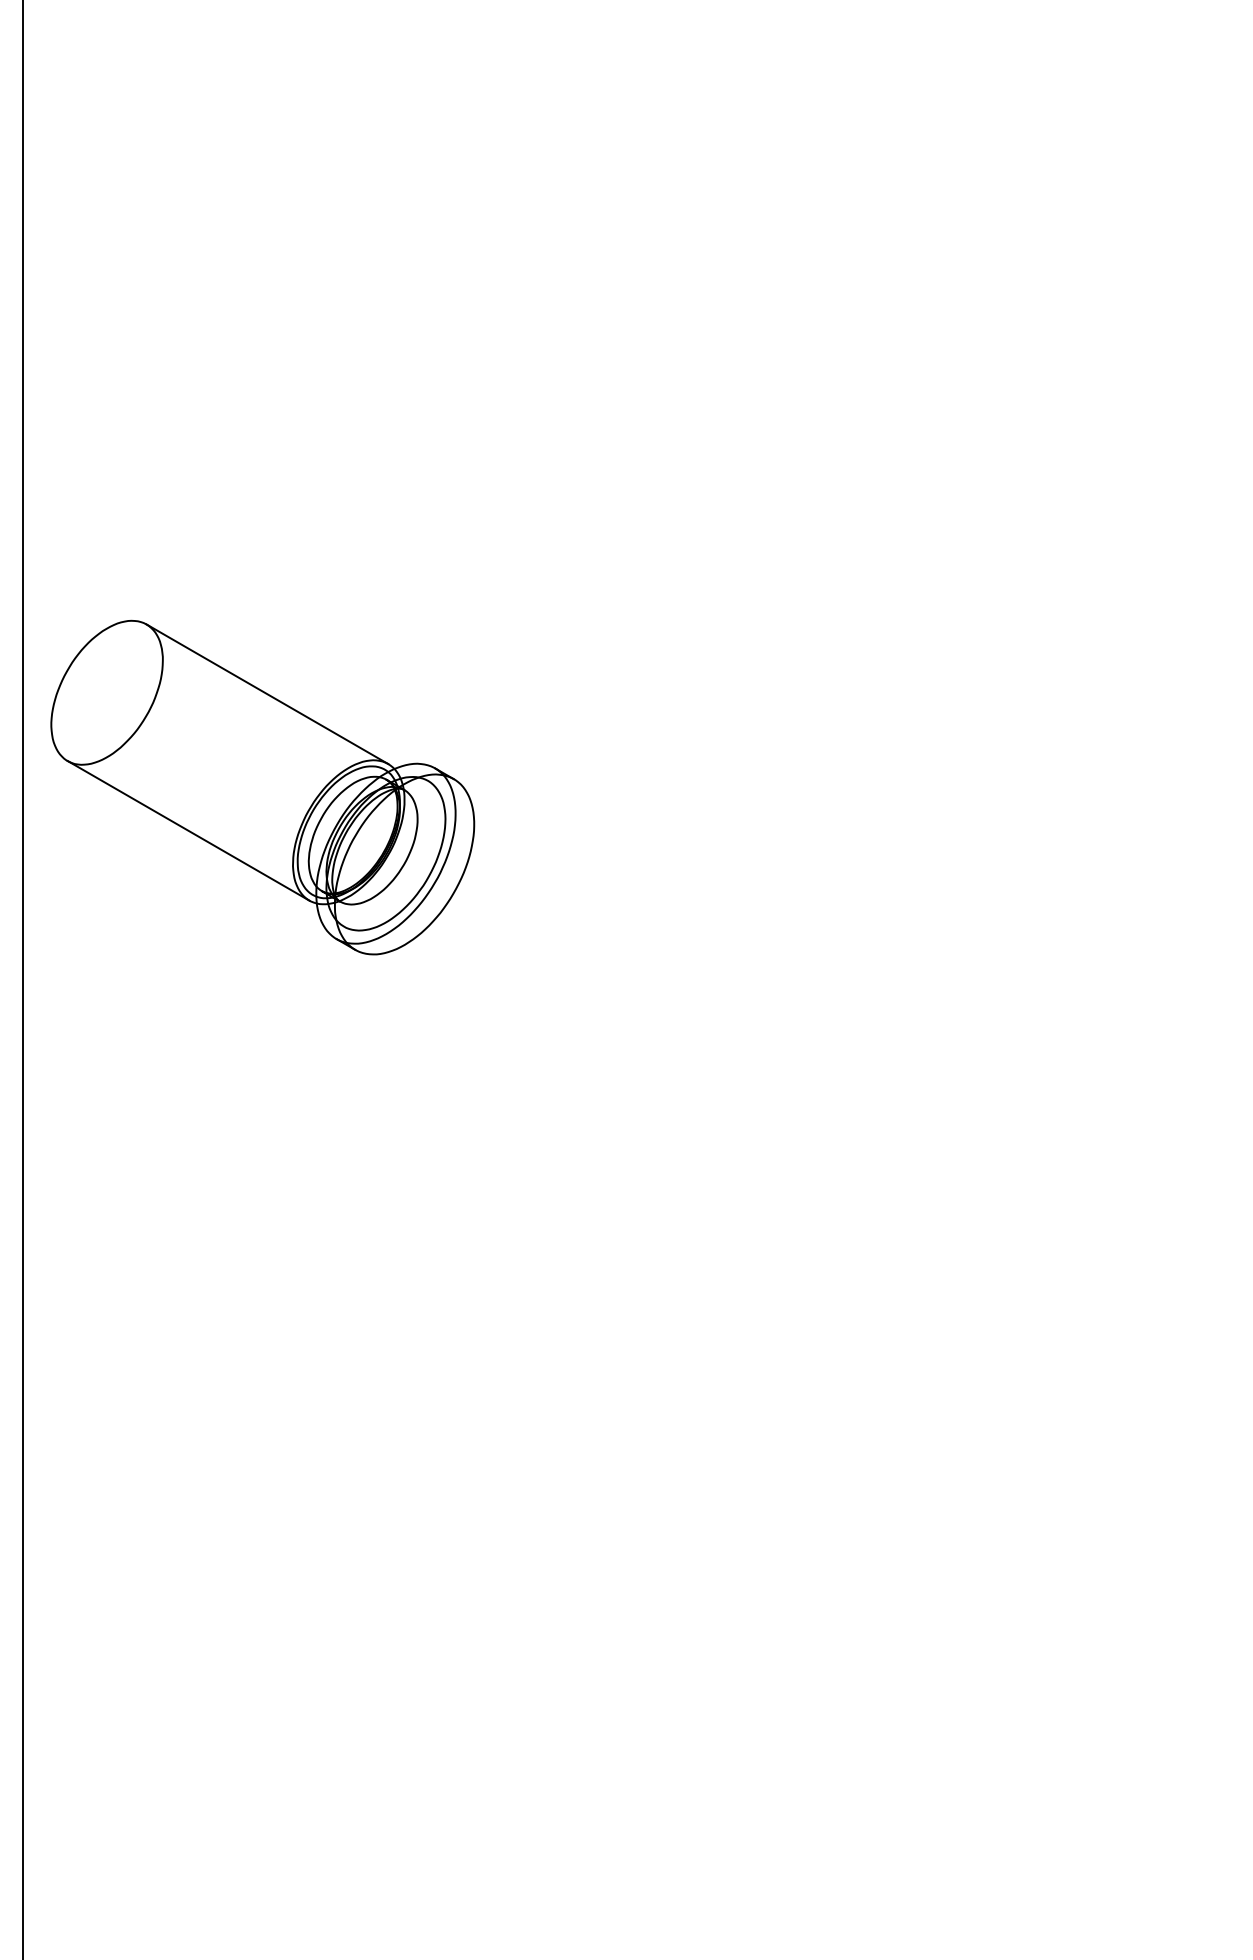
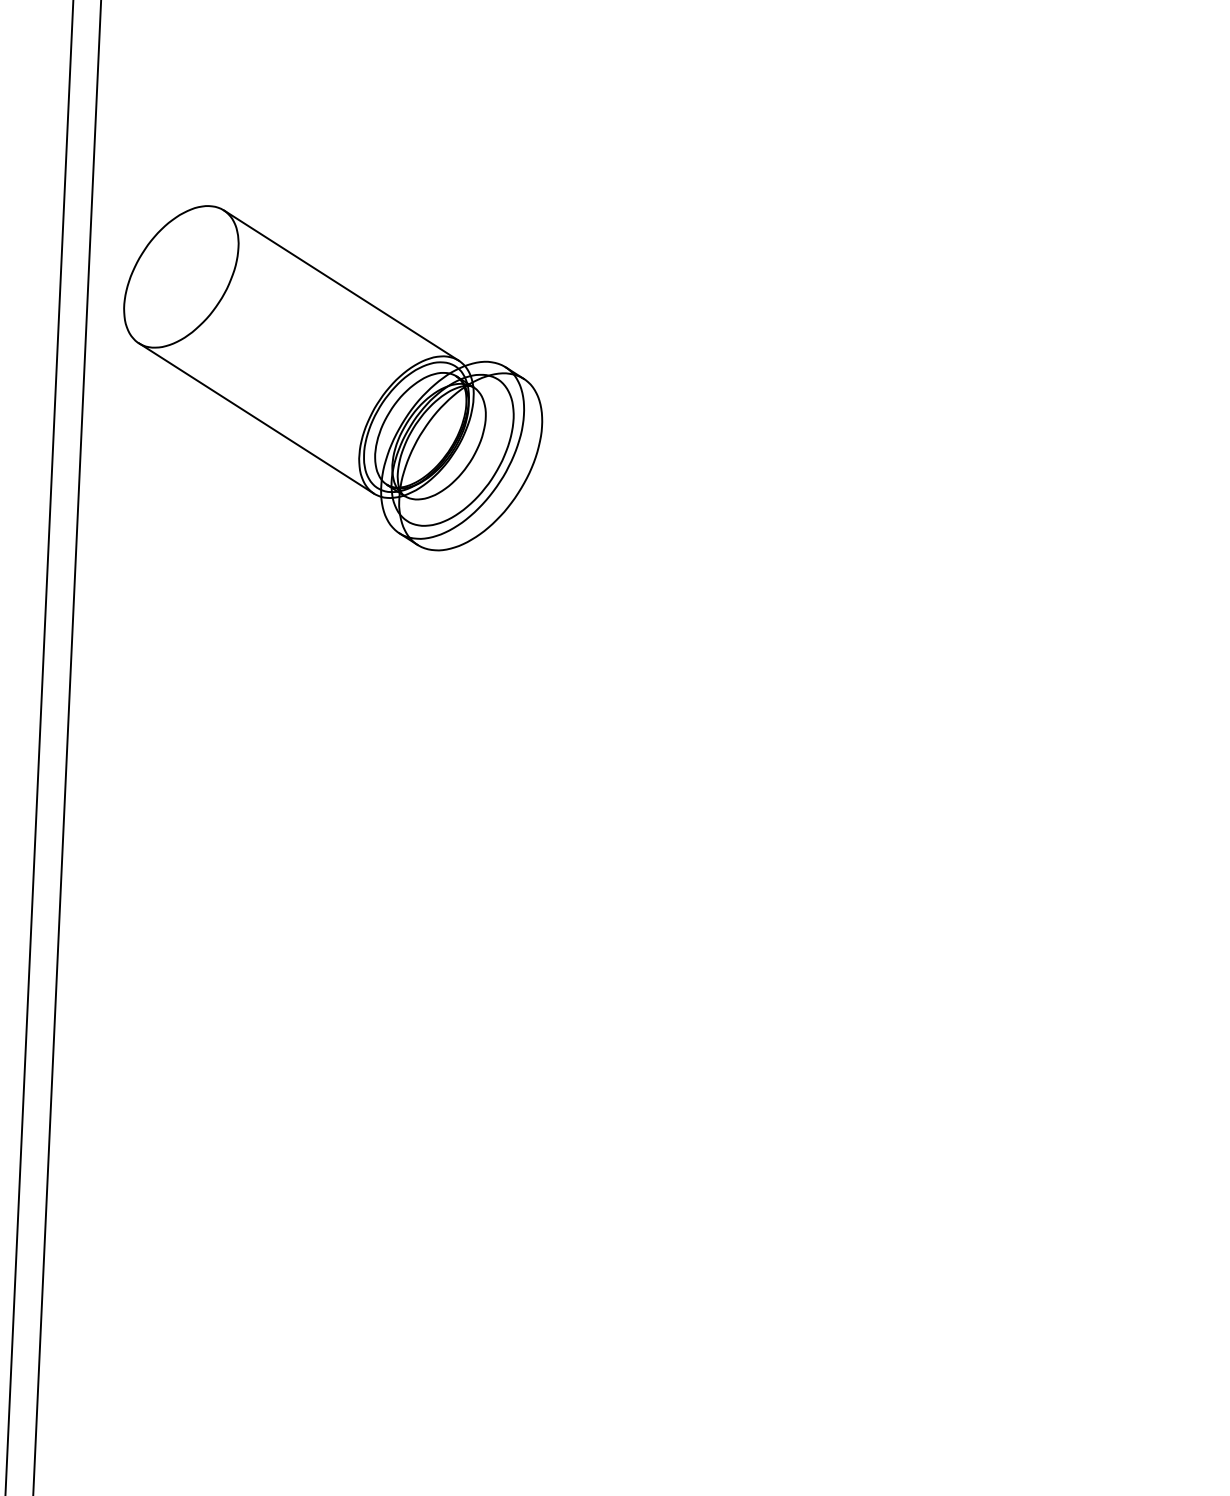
part: (262, 787) -> (332, 378), moved

